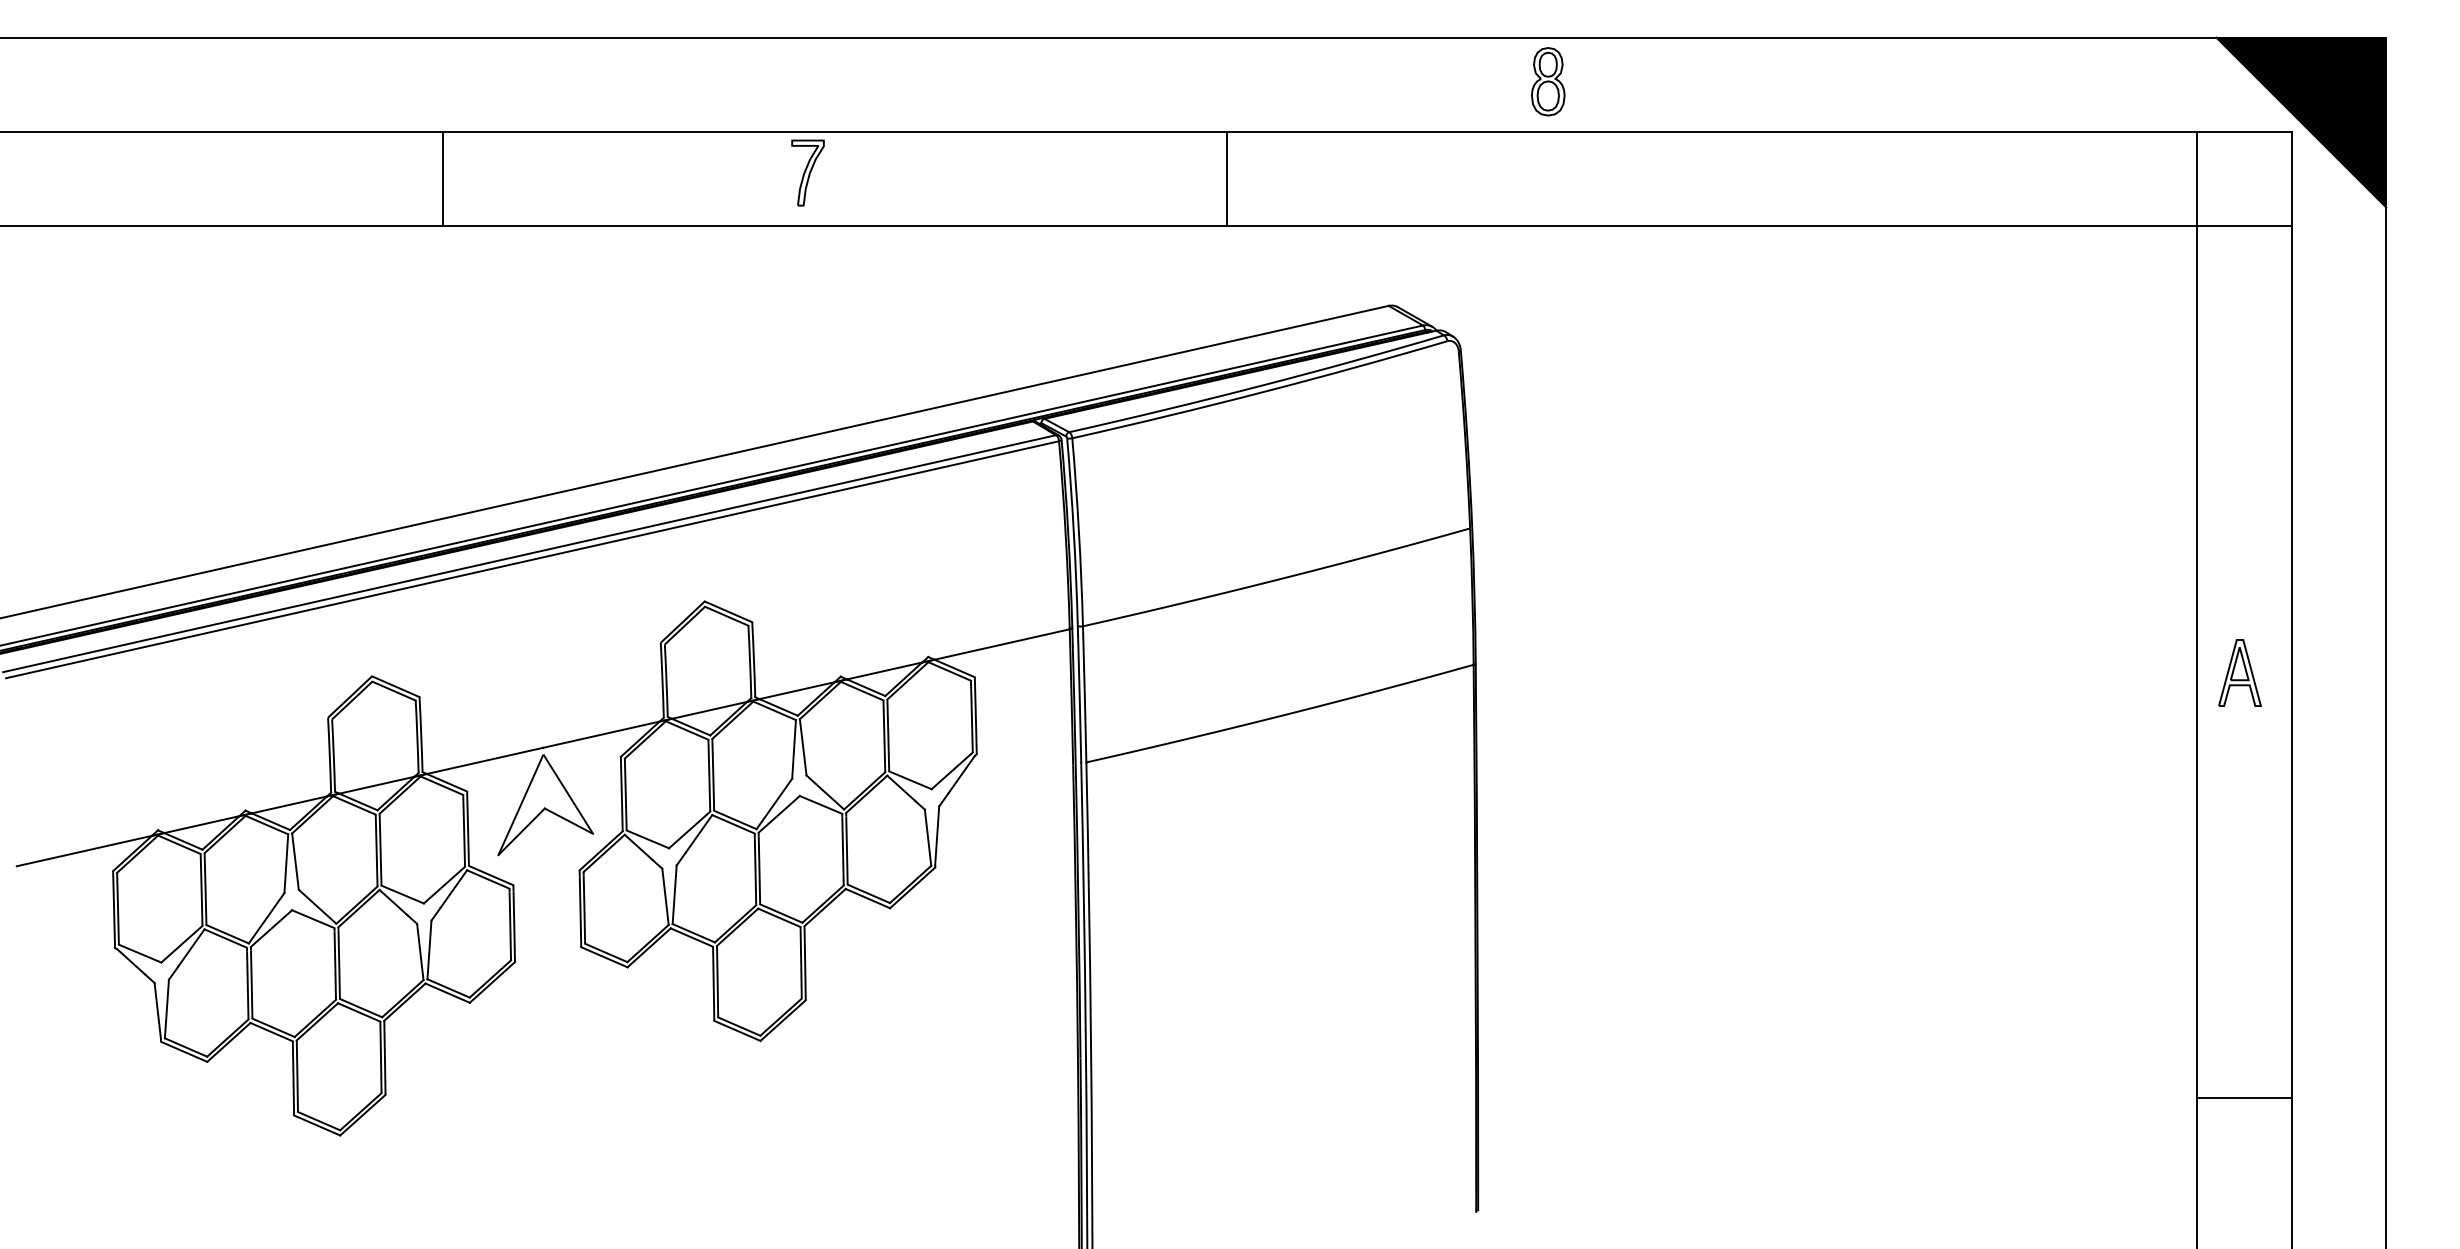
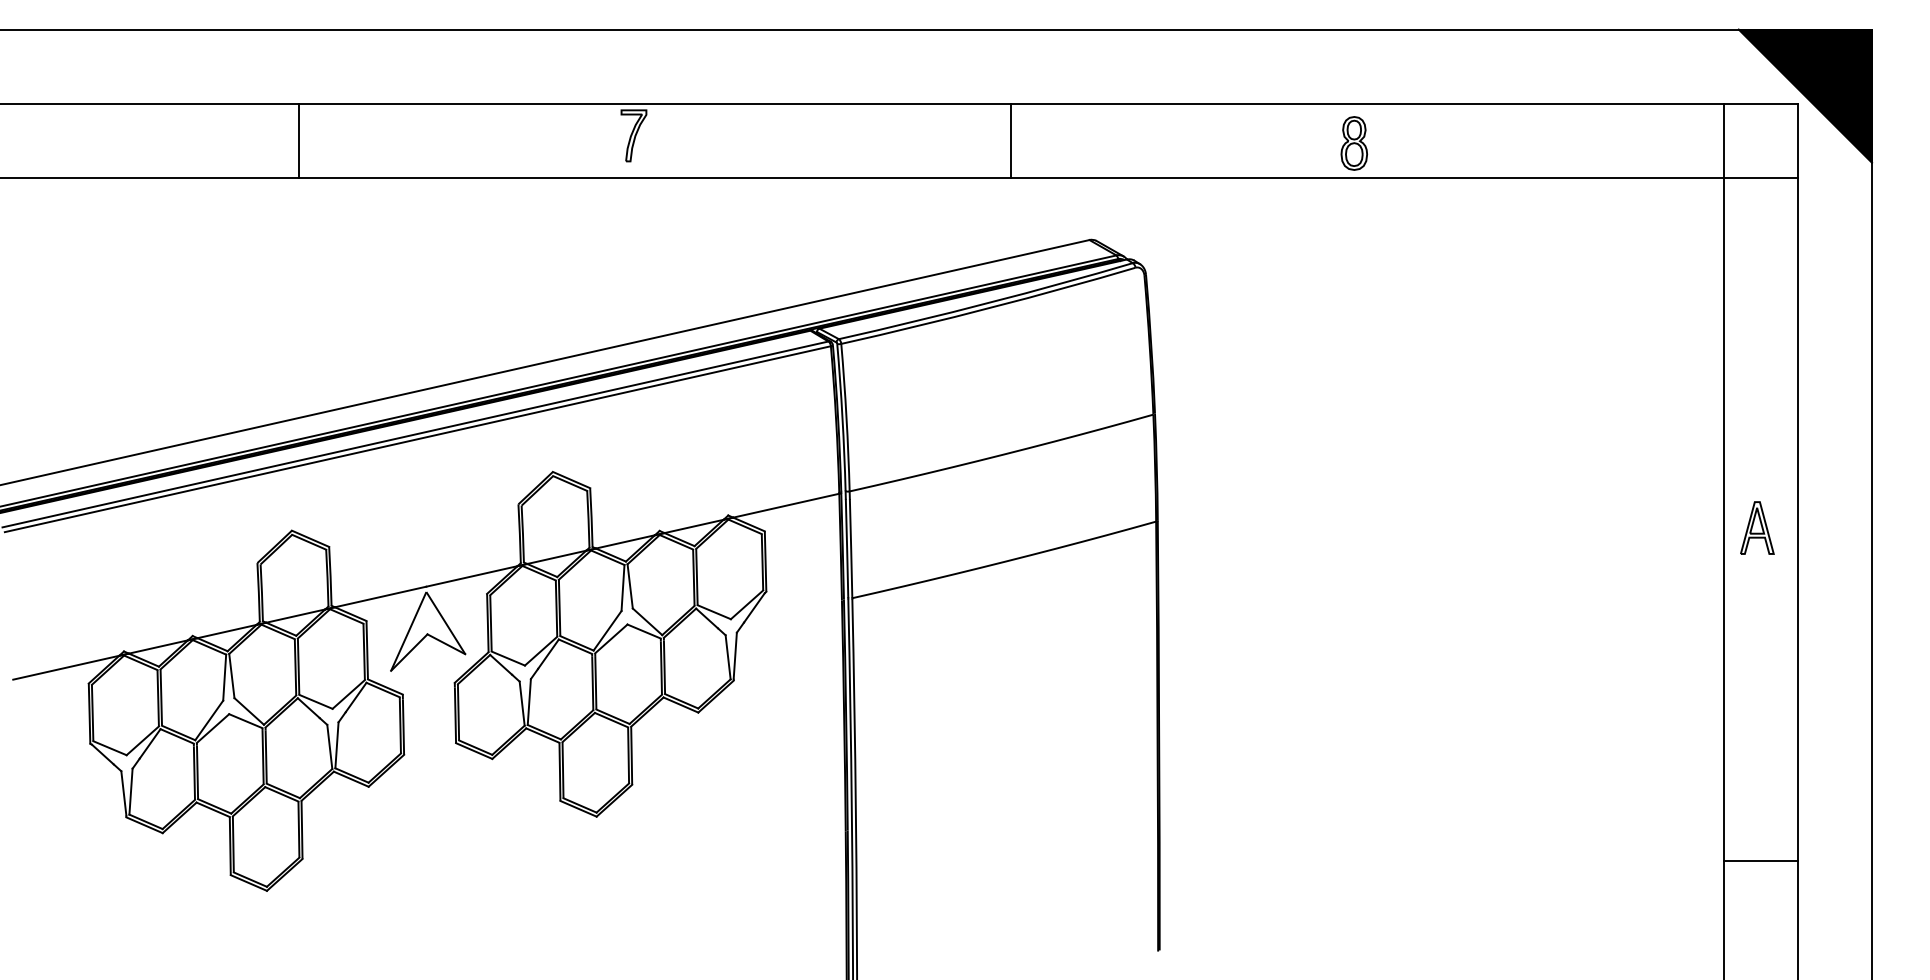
part: (1548, 81) -> (1354, 143), moved
line: (442, 178) -> (298, 140), moved
line: (1227, 178) -> (1011, 140), moved

